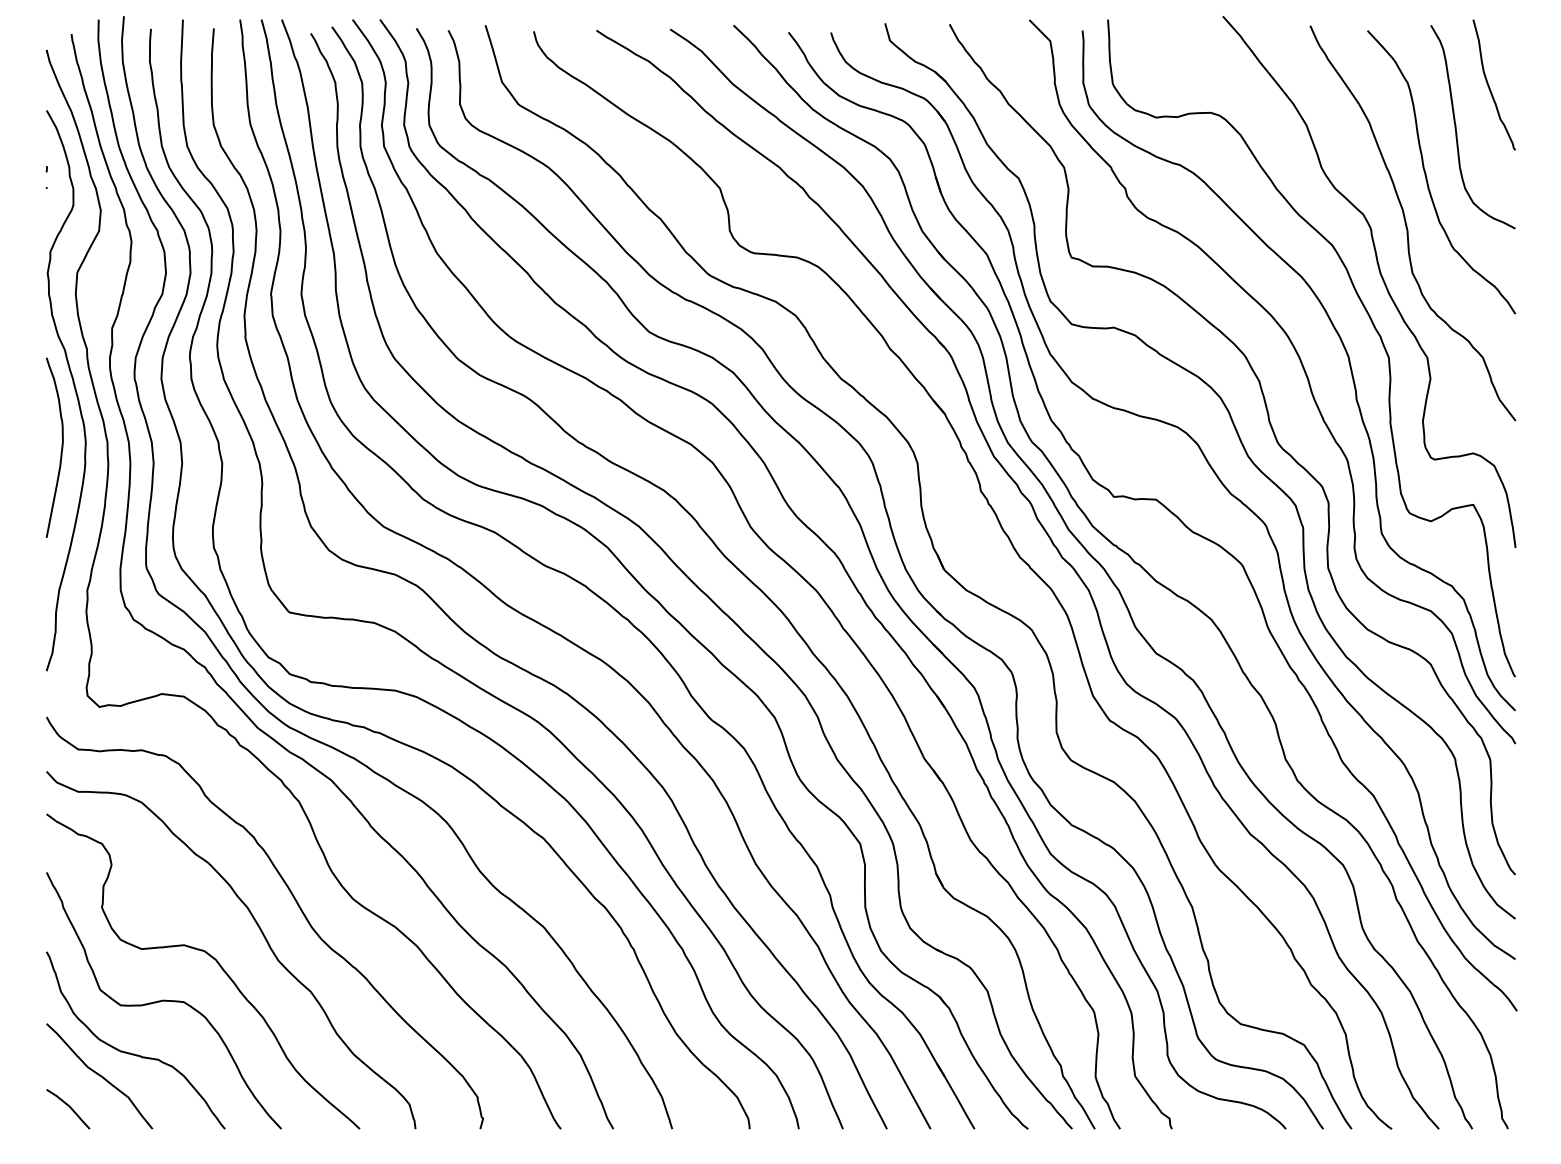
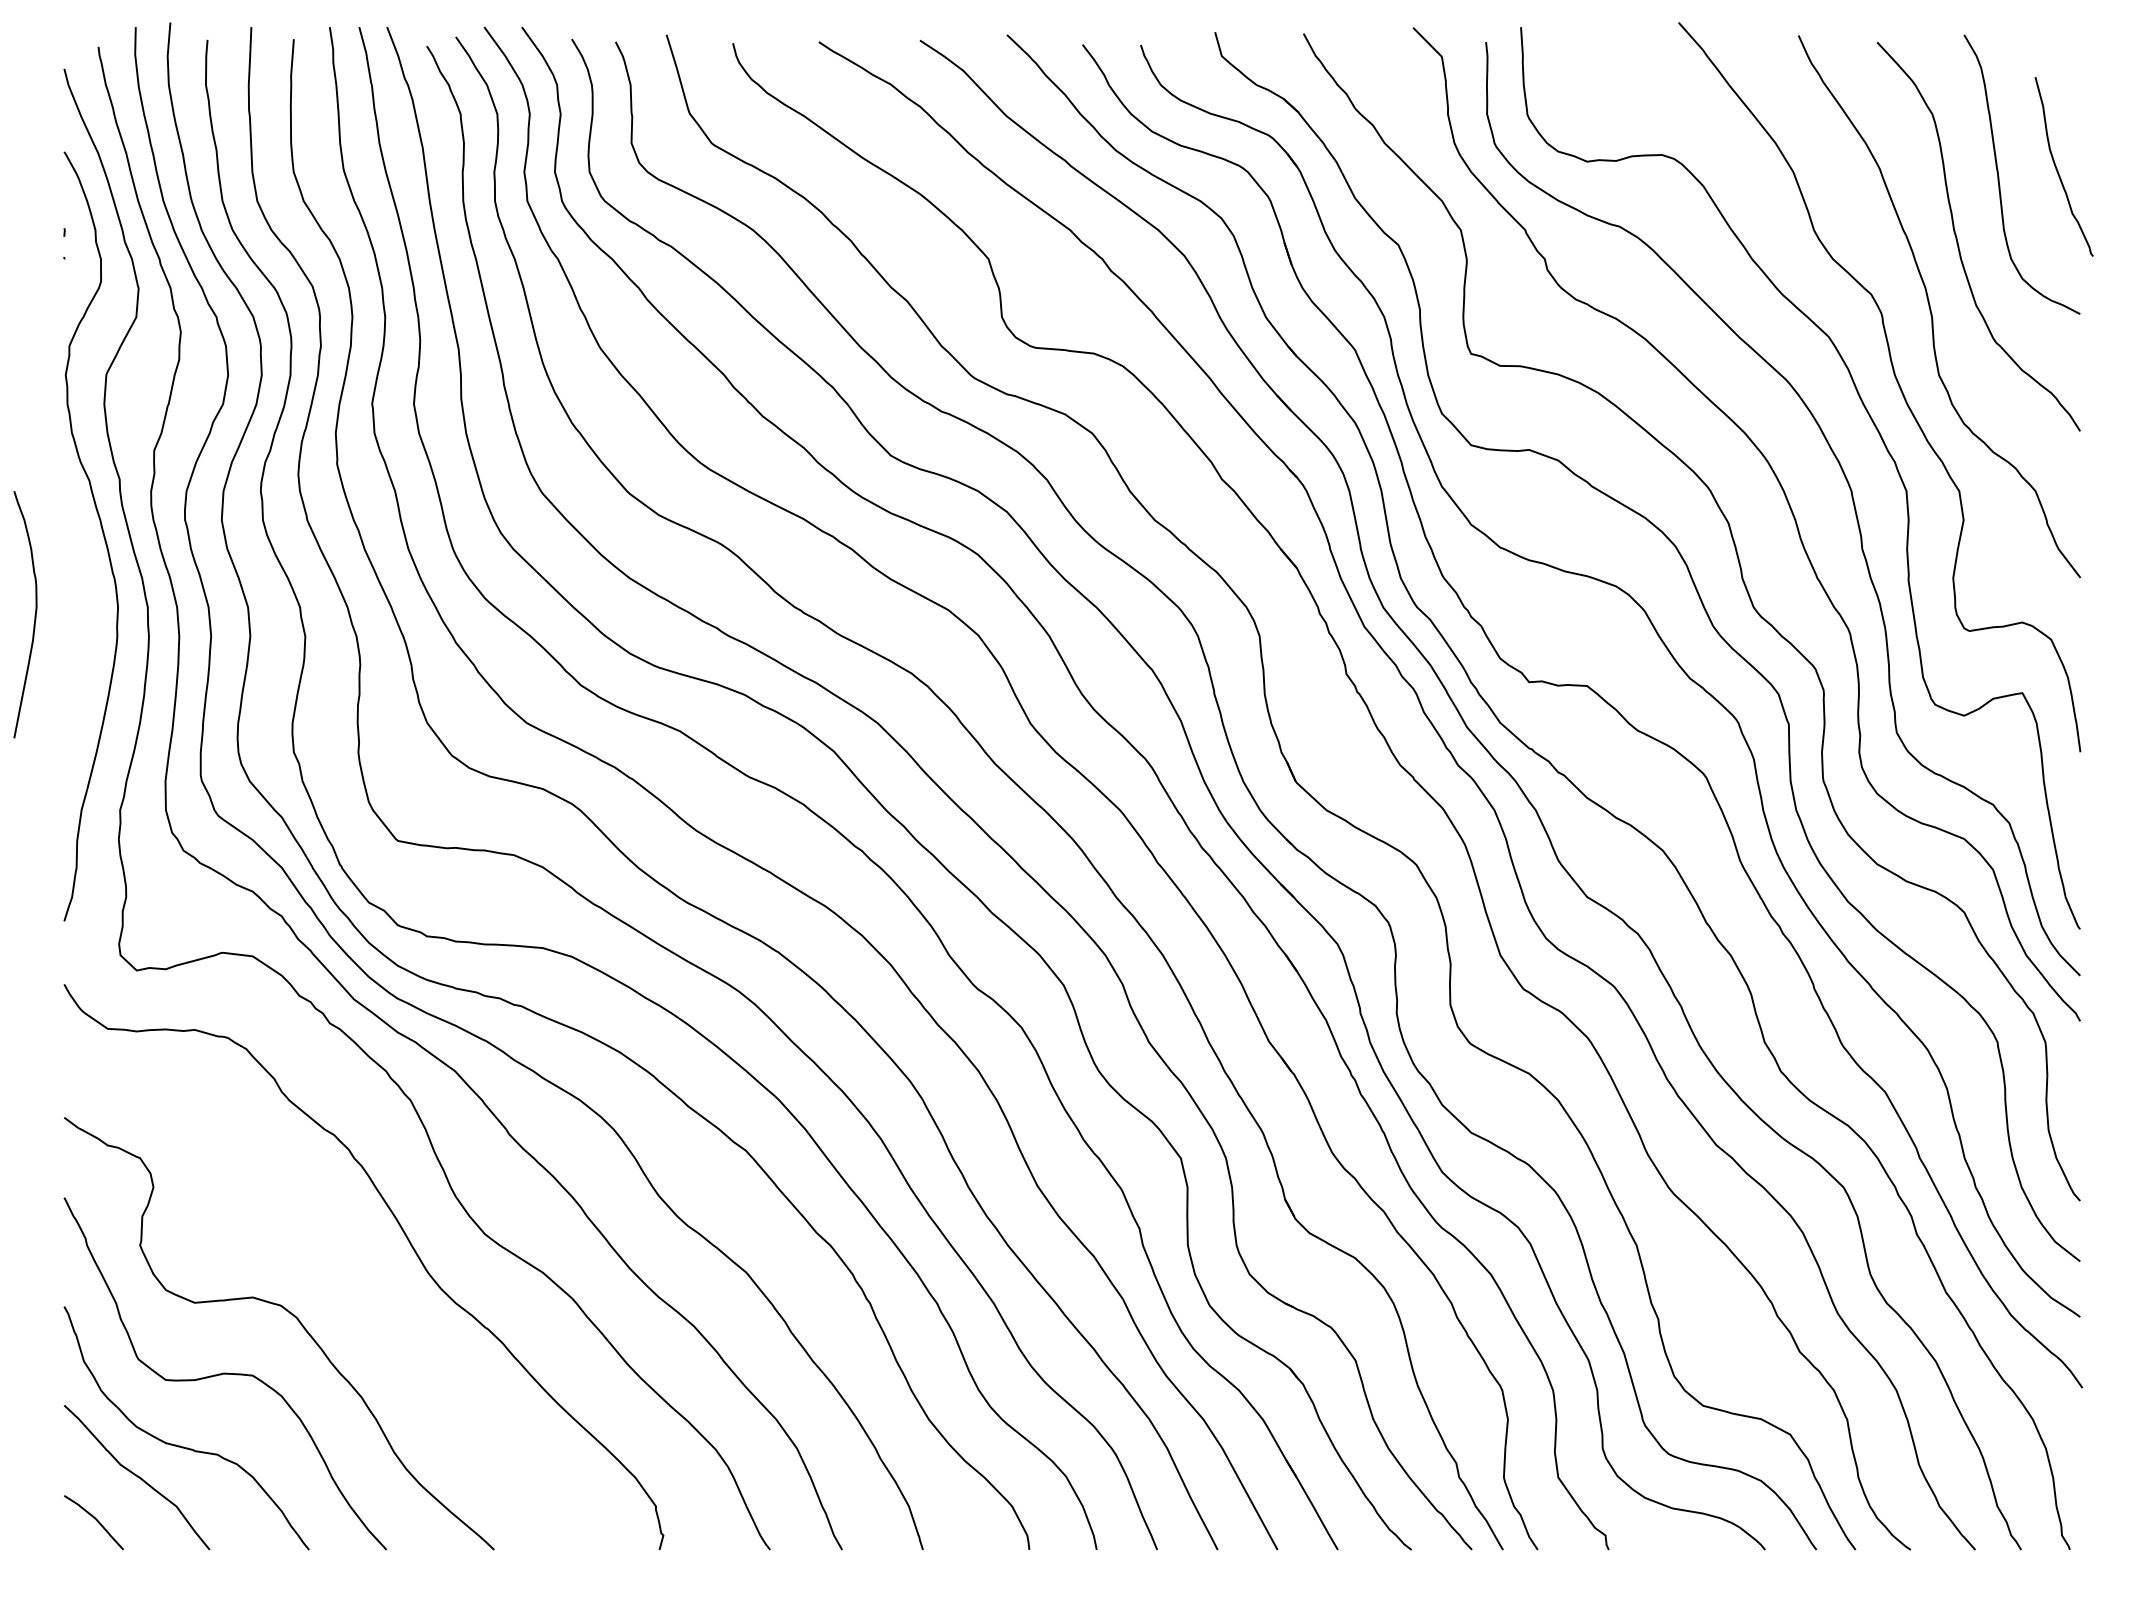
curve: (1489, 86) -> (2057, 168), moved
curve: (61, 447) -> (34, 614), moved
curve: (260, 930) -> (357, 1277), removed

